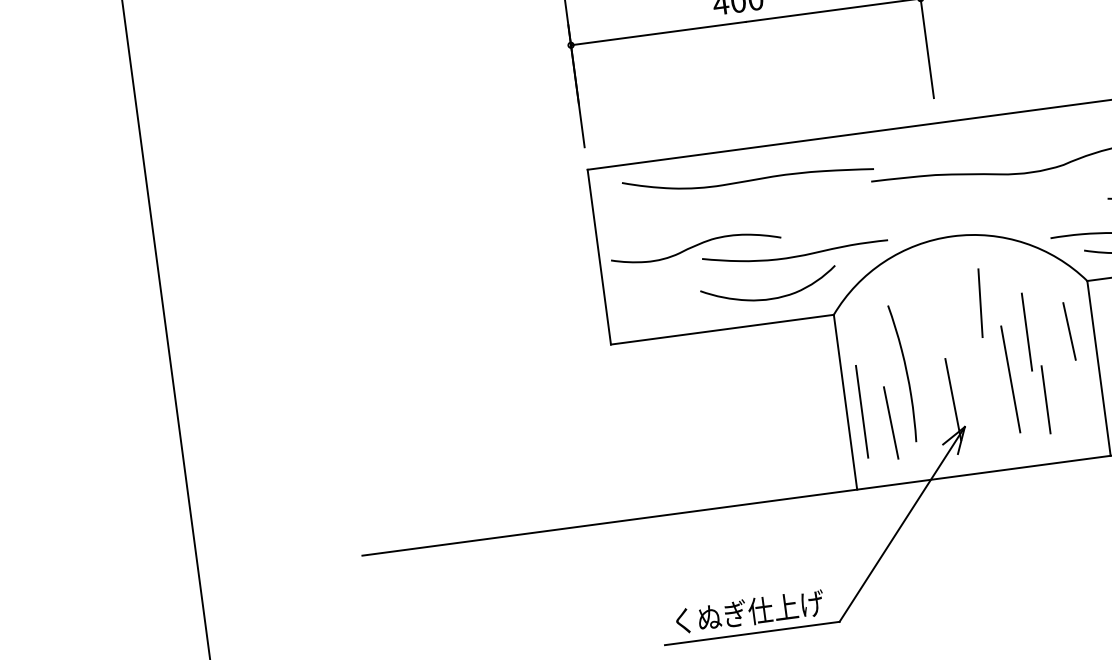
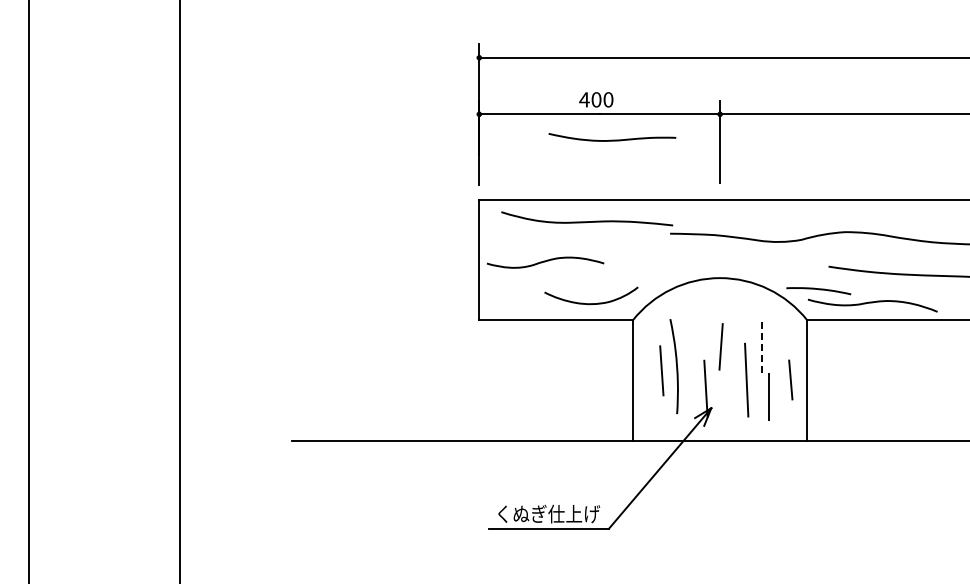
curve: (795, 254) -> (612, 139), moved
line: (979, 302) -> (720, 346), moved
line: (1068, 330) -> (790, 379), moved
line: (1026, 332) -> (761, 349), solid -> dashed
line: (861, 411) -> (642, 388), removed
line: (890, 422) -> (661, 370), moved

